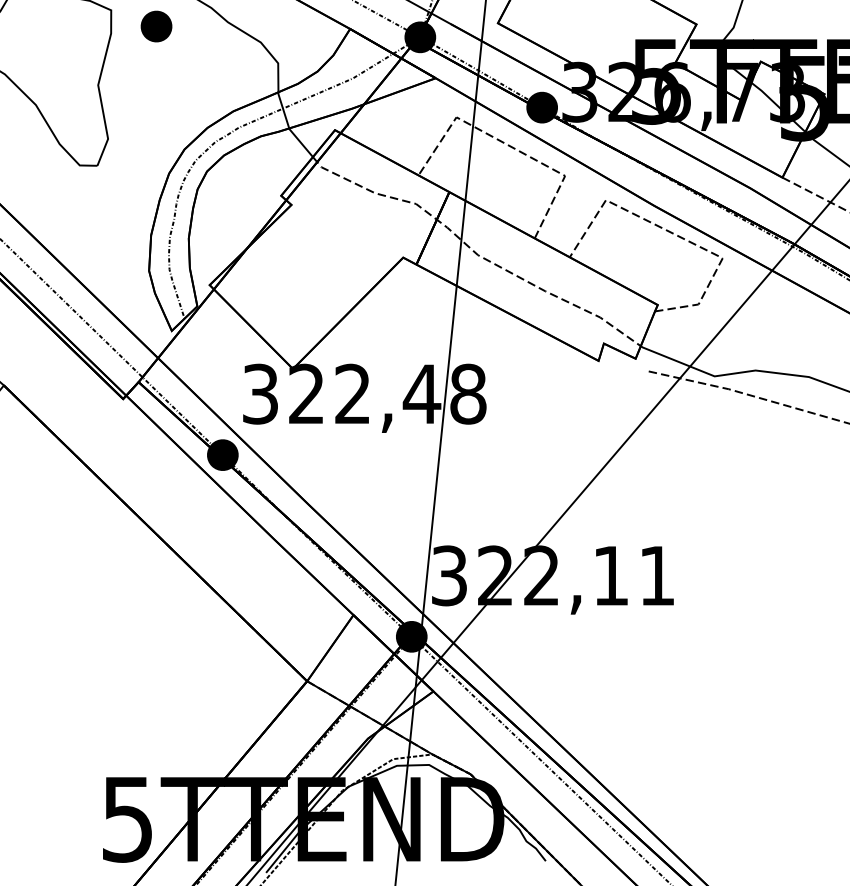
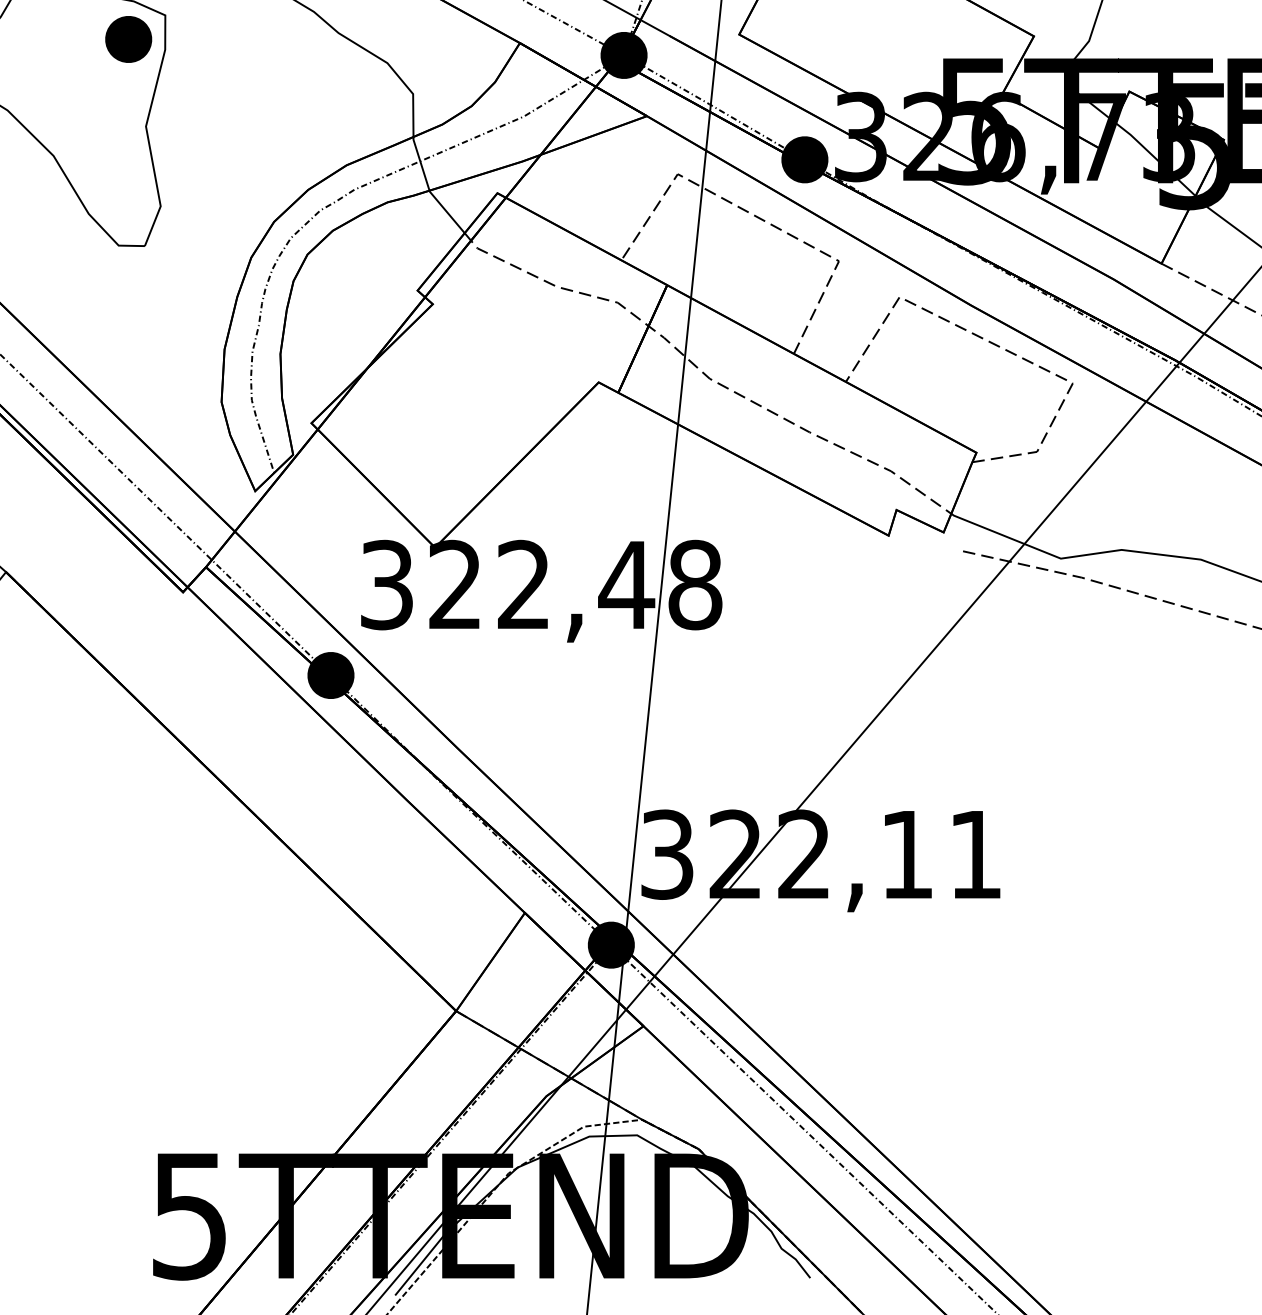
part: (156, 26) -> (128, 39), moved

